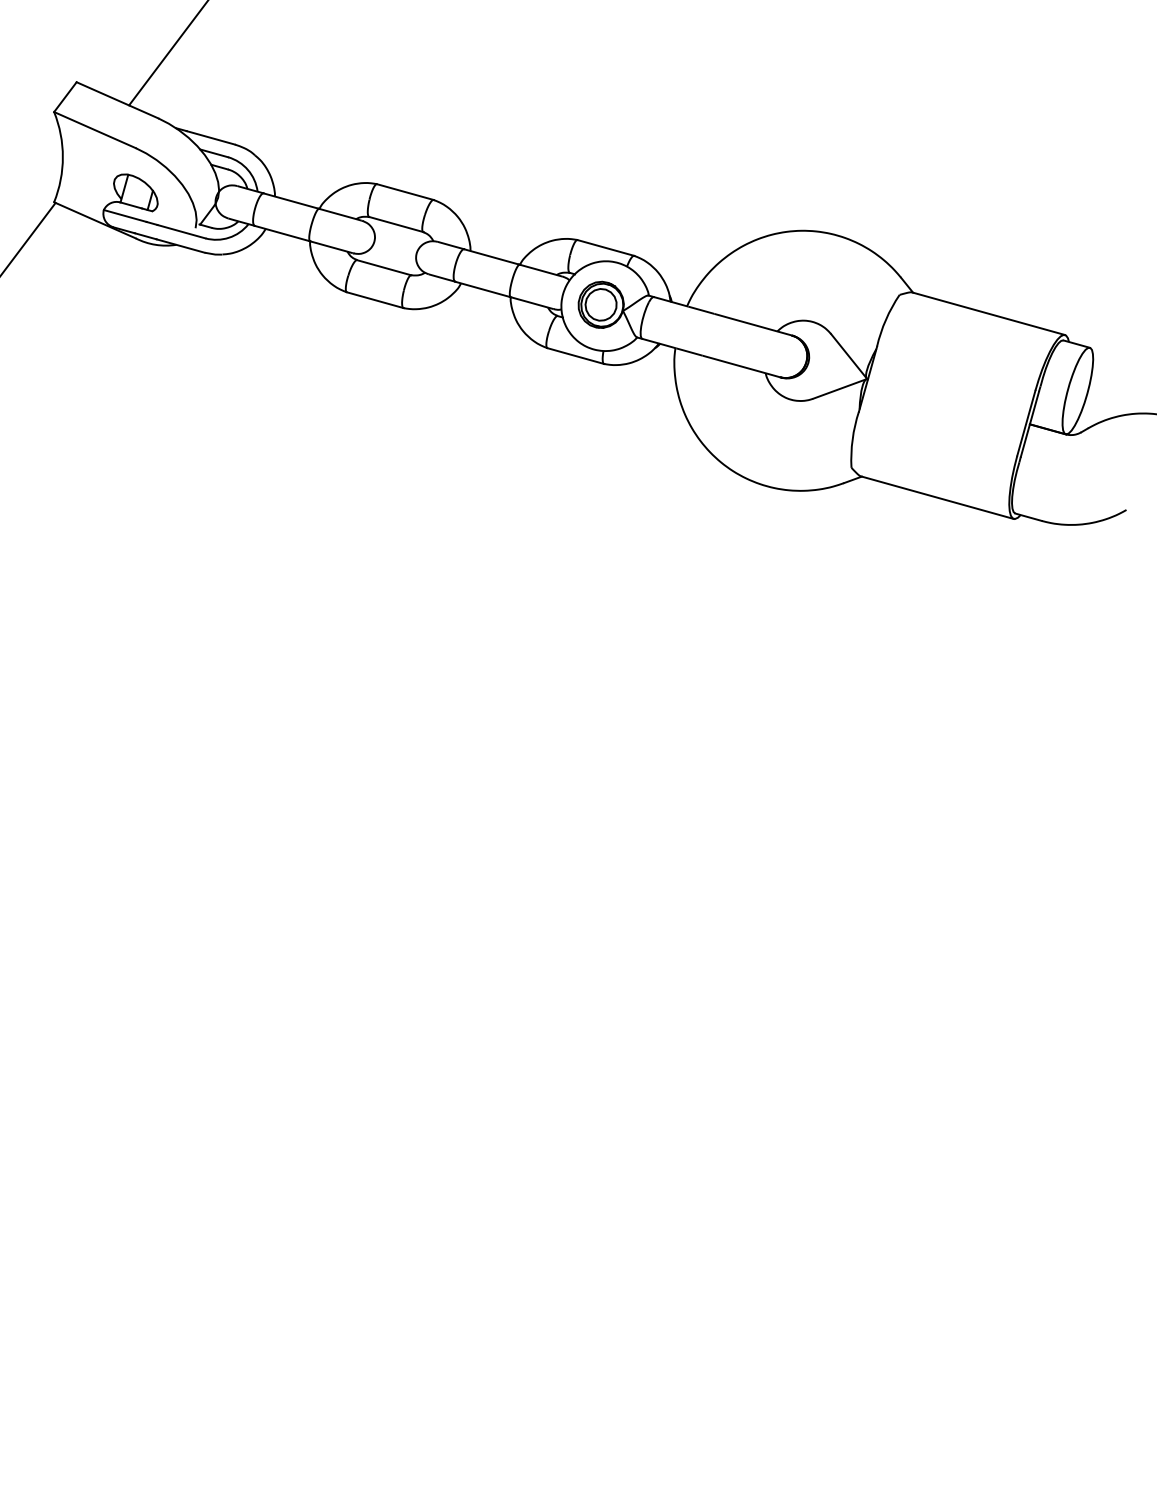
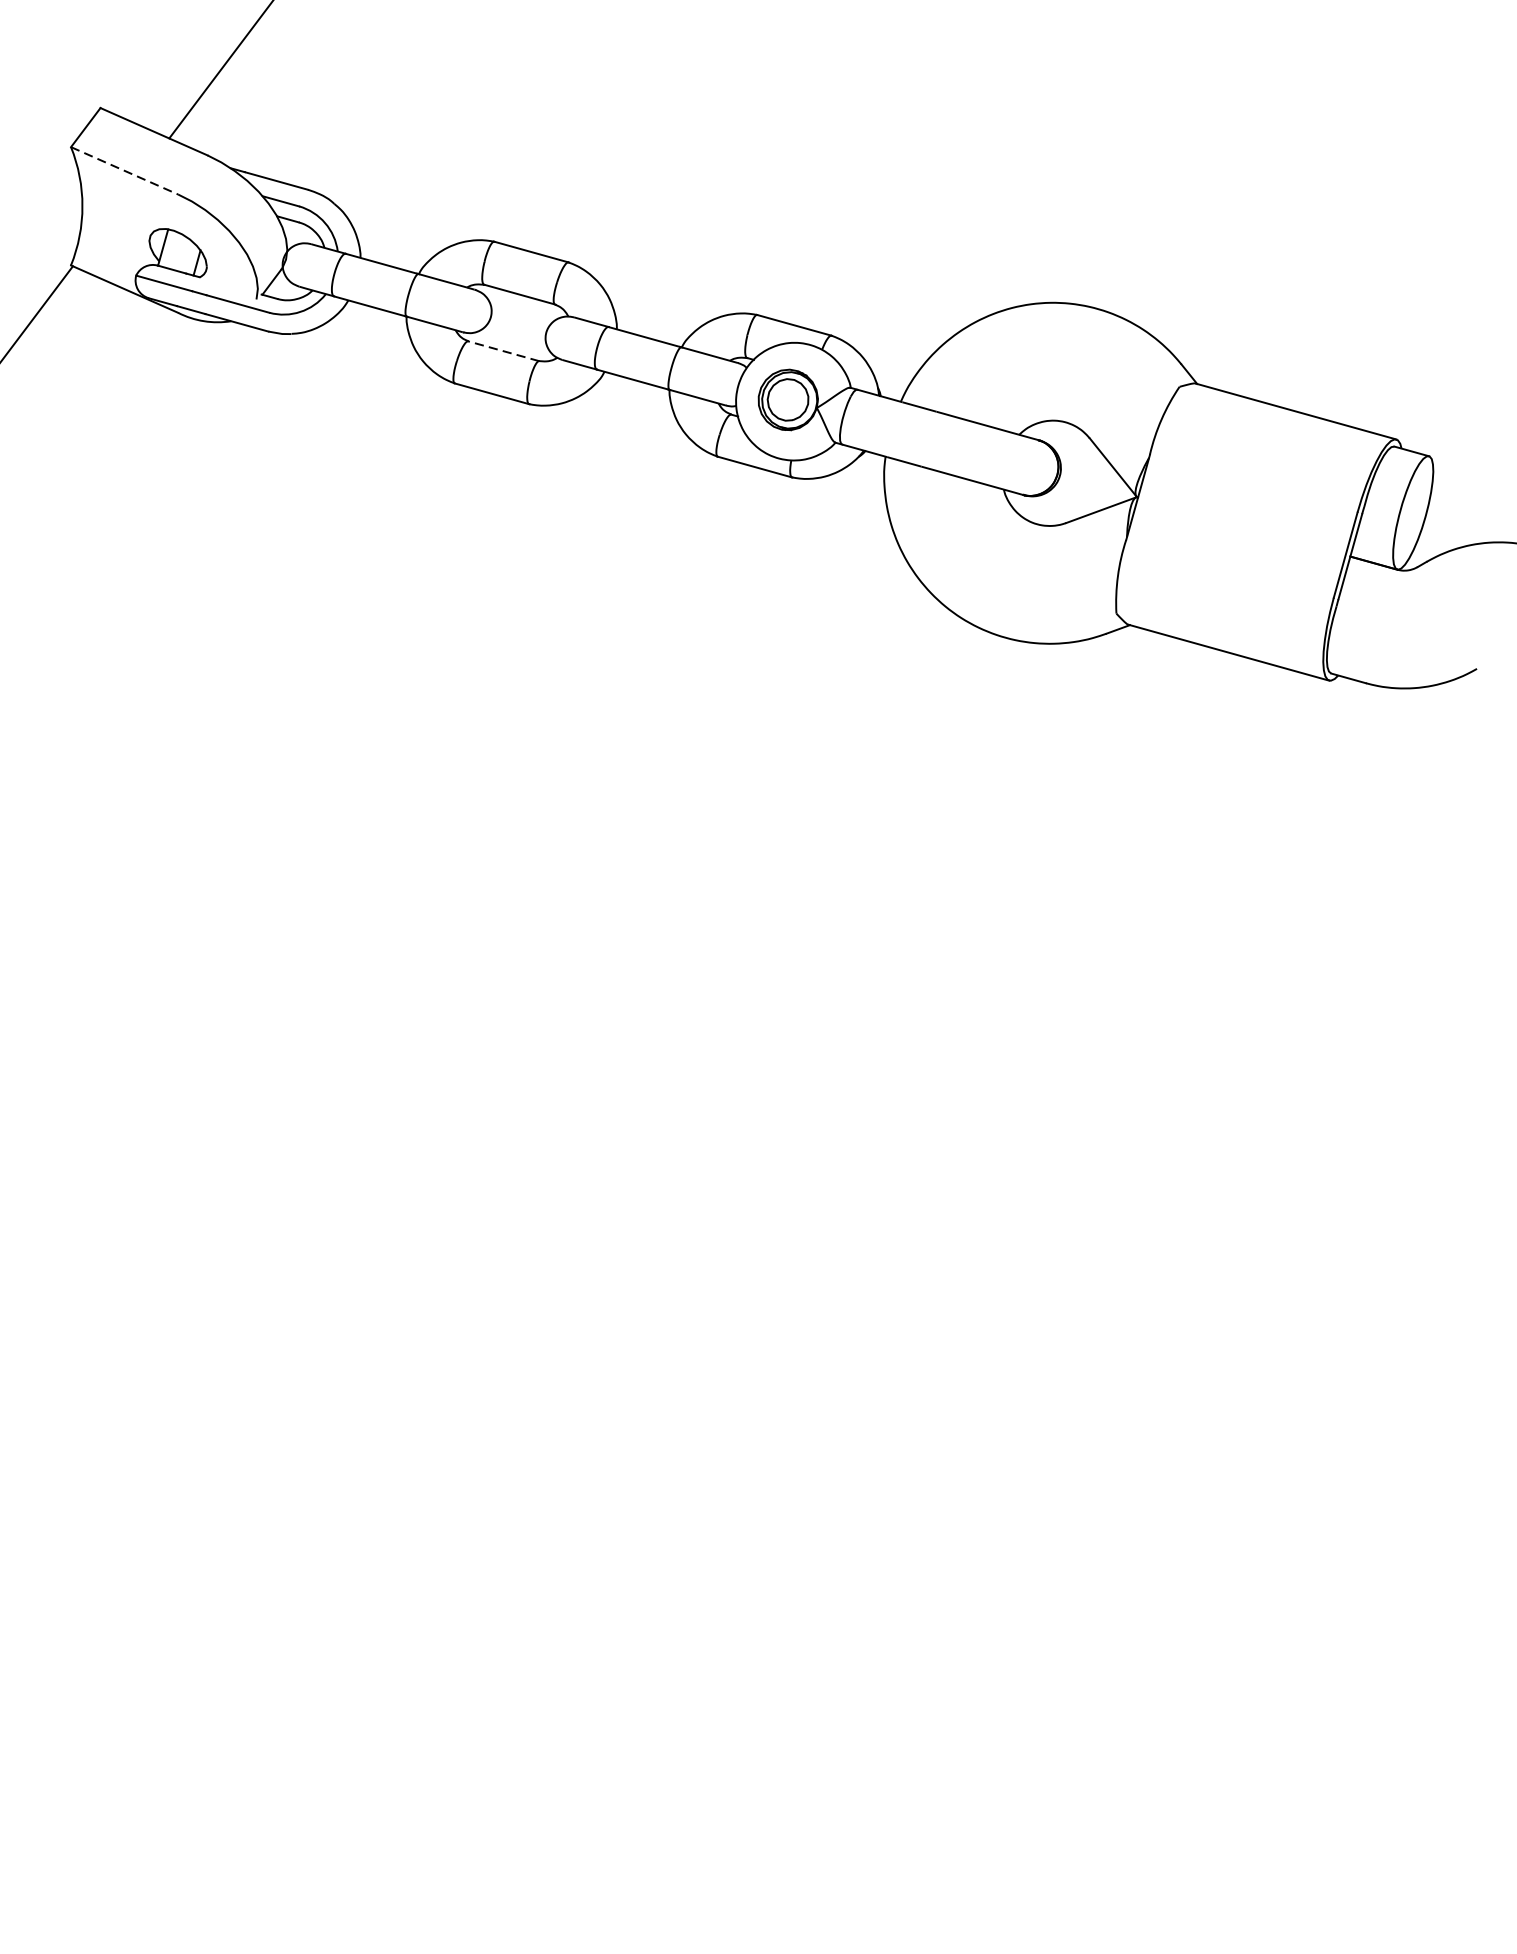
line: (95, 130) -> (125, 171), solid -> dashed
line: (383, 267) -> (502, 350), solid -> dashed

